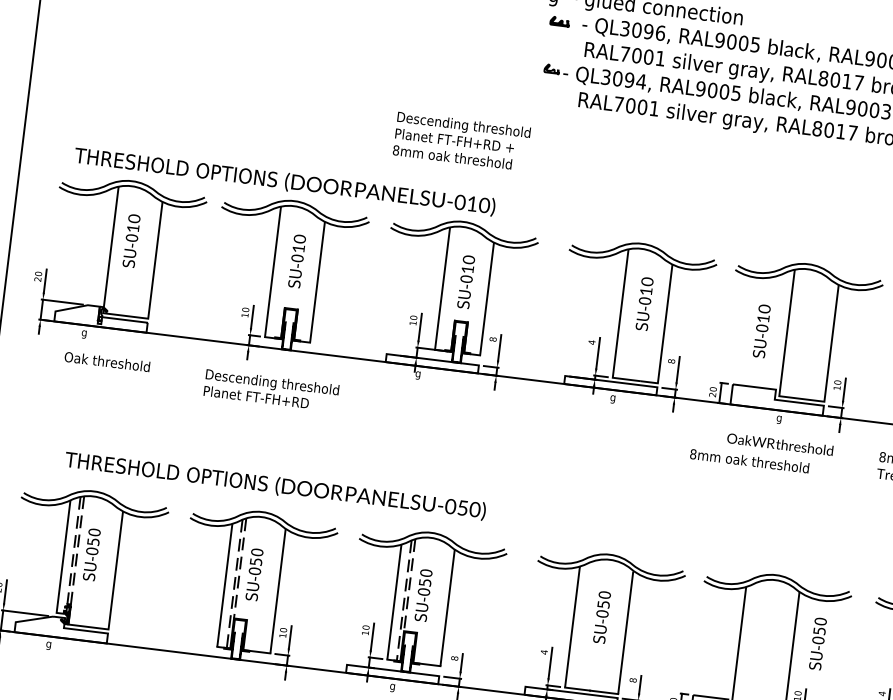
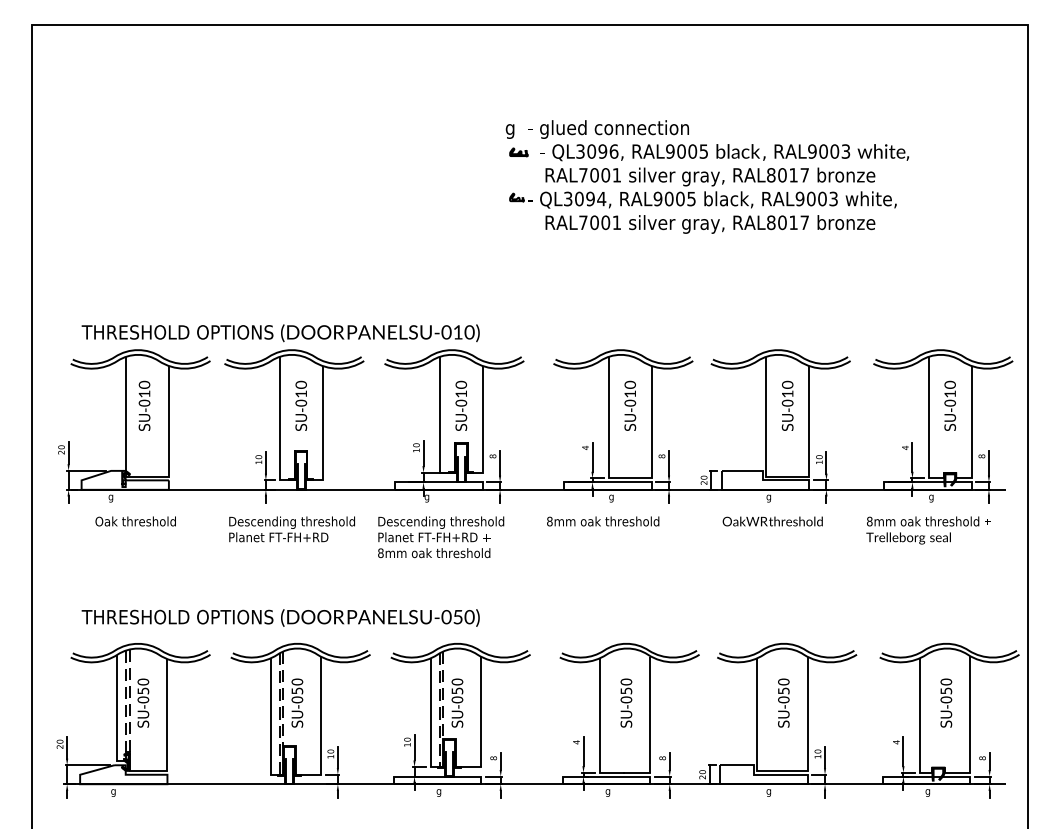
text: (462, 141) -> (441, 537), moved
text: (761, 330) -> (787, 405), moved
text: (750, 461) -> (603, 521), moved
text: (275, 485) -> (280, 617), moved
text: (817, 643) -> (783, 702), moved

